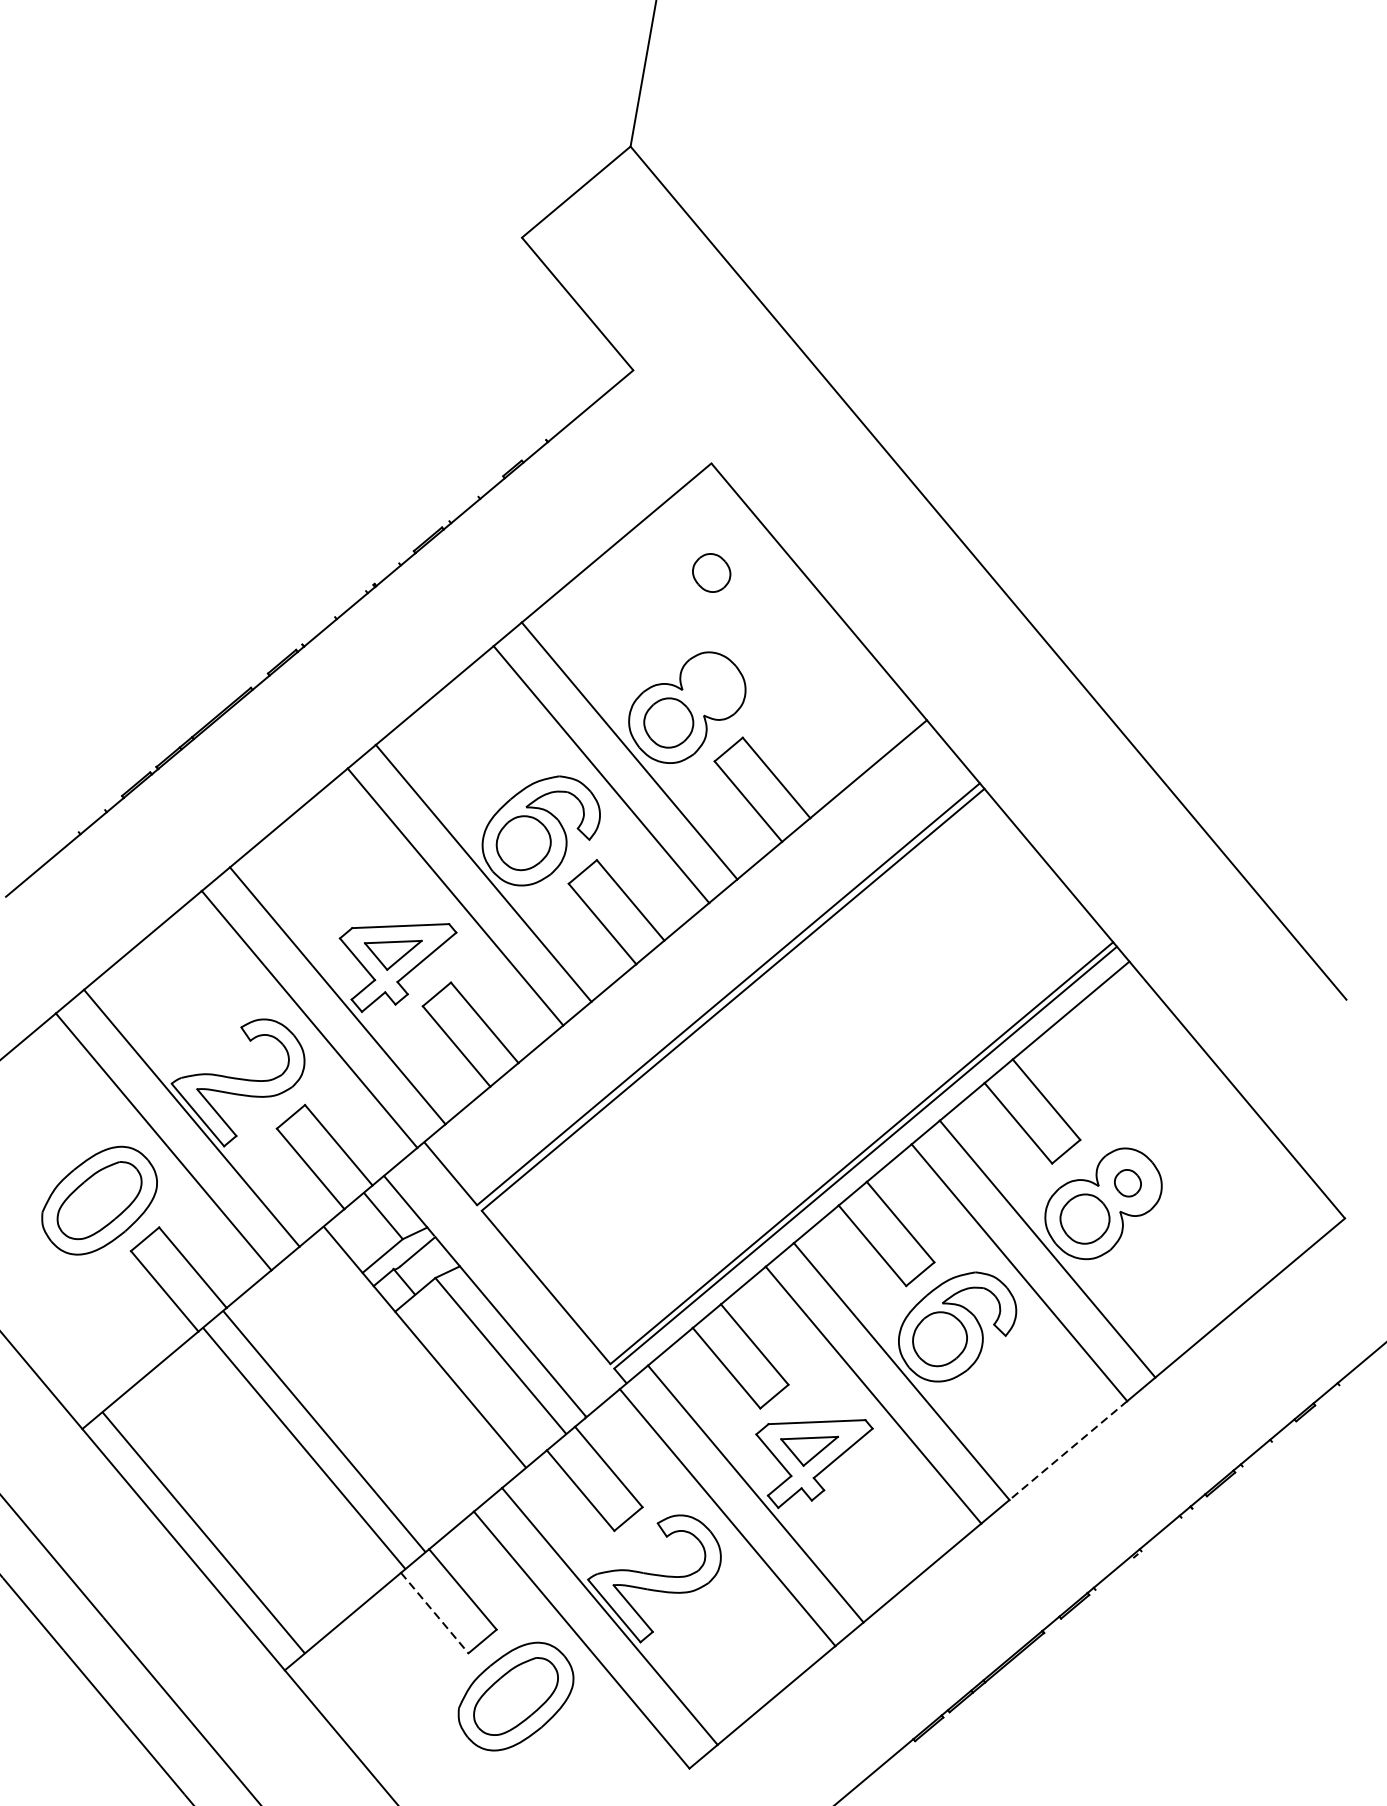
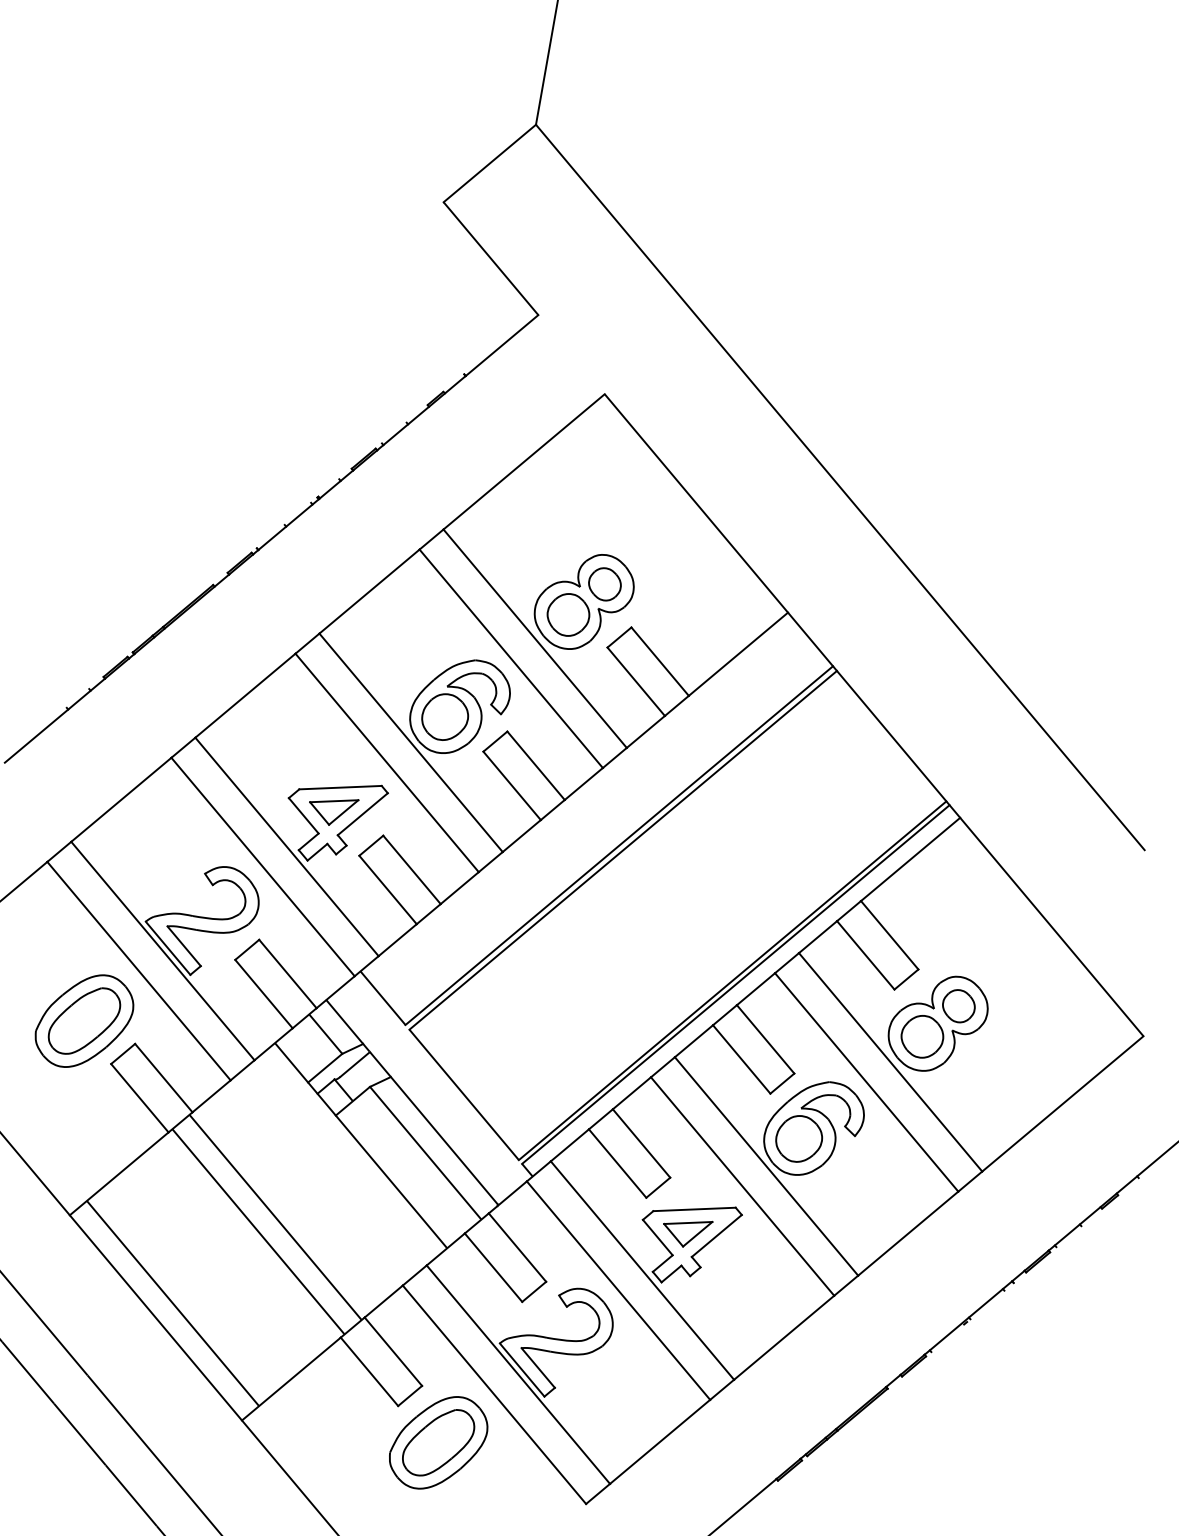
part: (711, 573) -> (604, 584), moved
part: (1127, 1183) -> (958, 1006), size x1.43
line: (1067, 1450) -> (907, 1233), dashed -> solid
line: (434, 1612) -> (369, 1371), dashed -> solid

